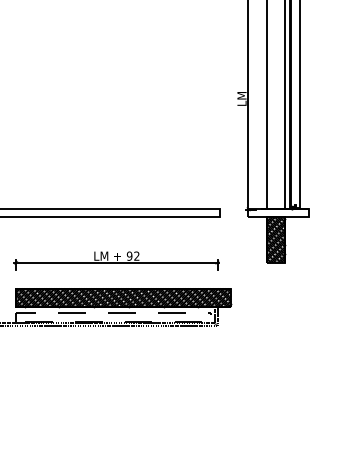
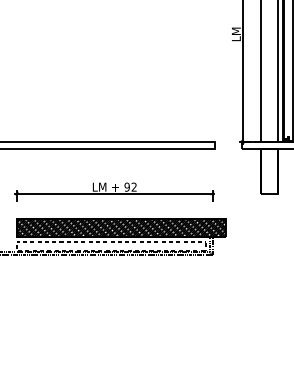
hatch: (275, 239) -> (268, 170), removed

